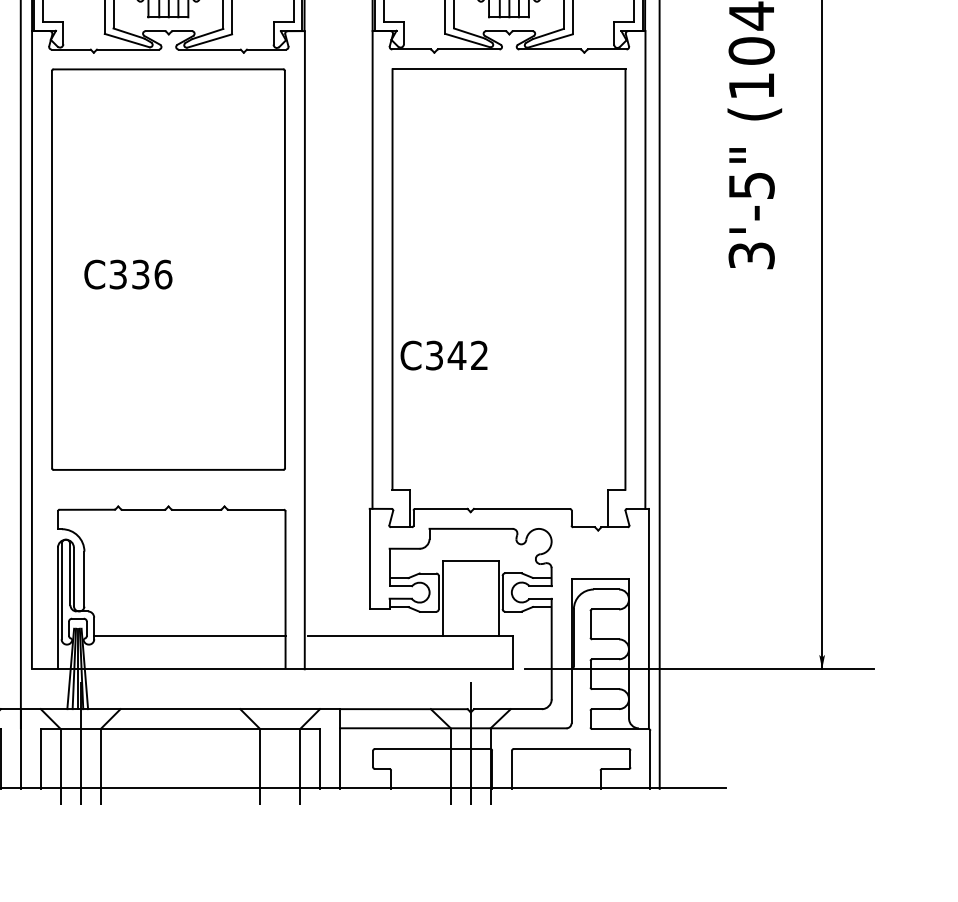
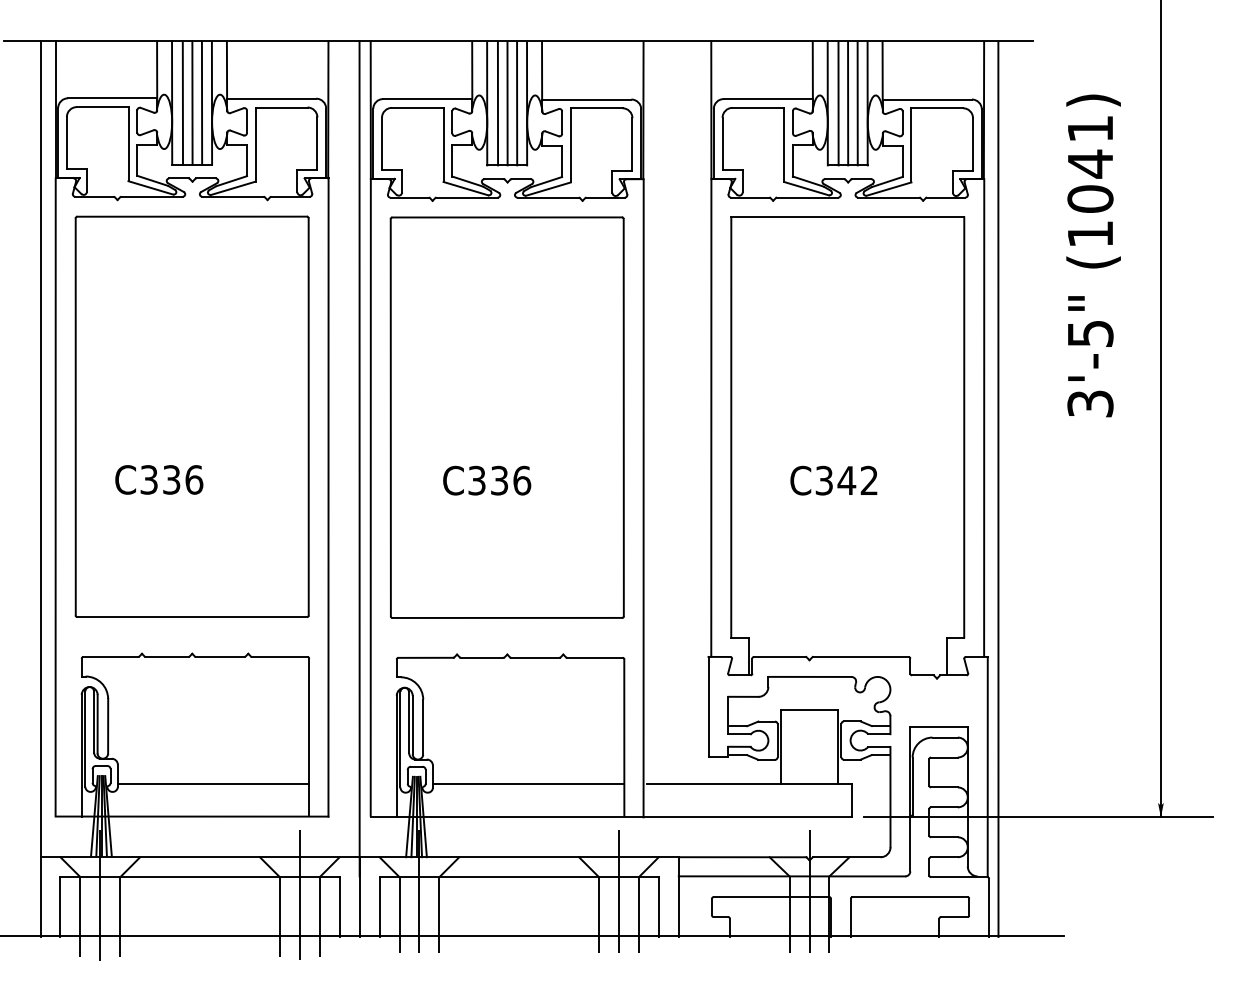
text: (128, 274) -> (487, 480), moved
text: (443, 355) -> (833, 480), moved
line: (279, 743) -> (618, 891), added

